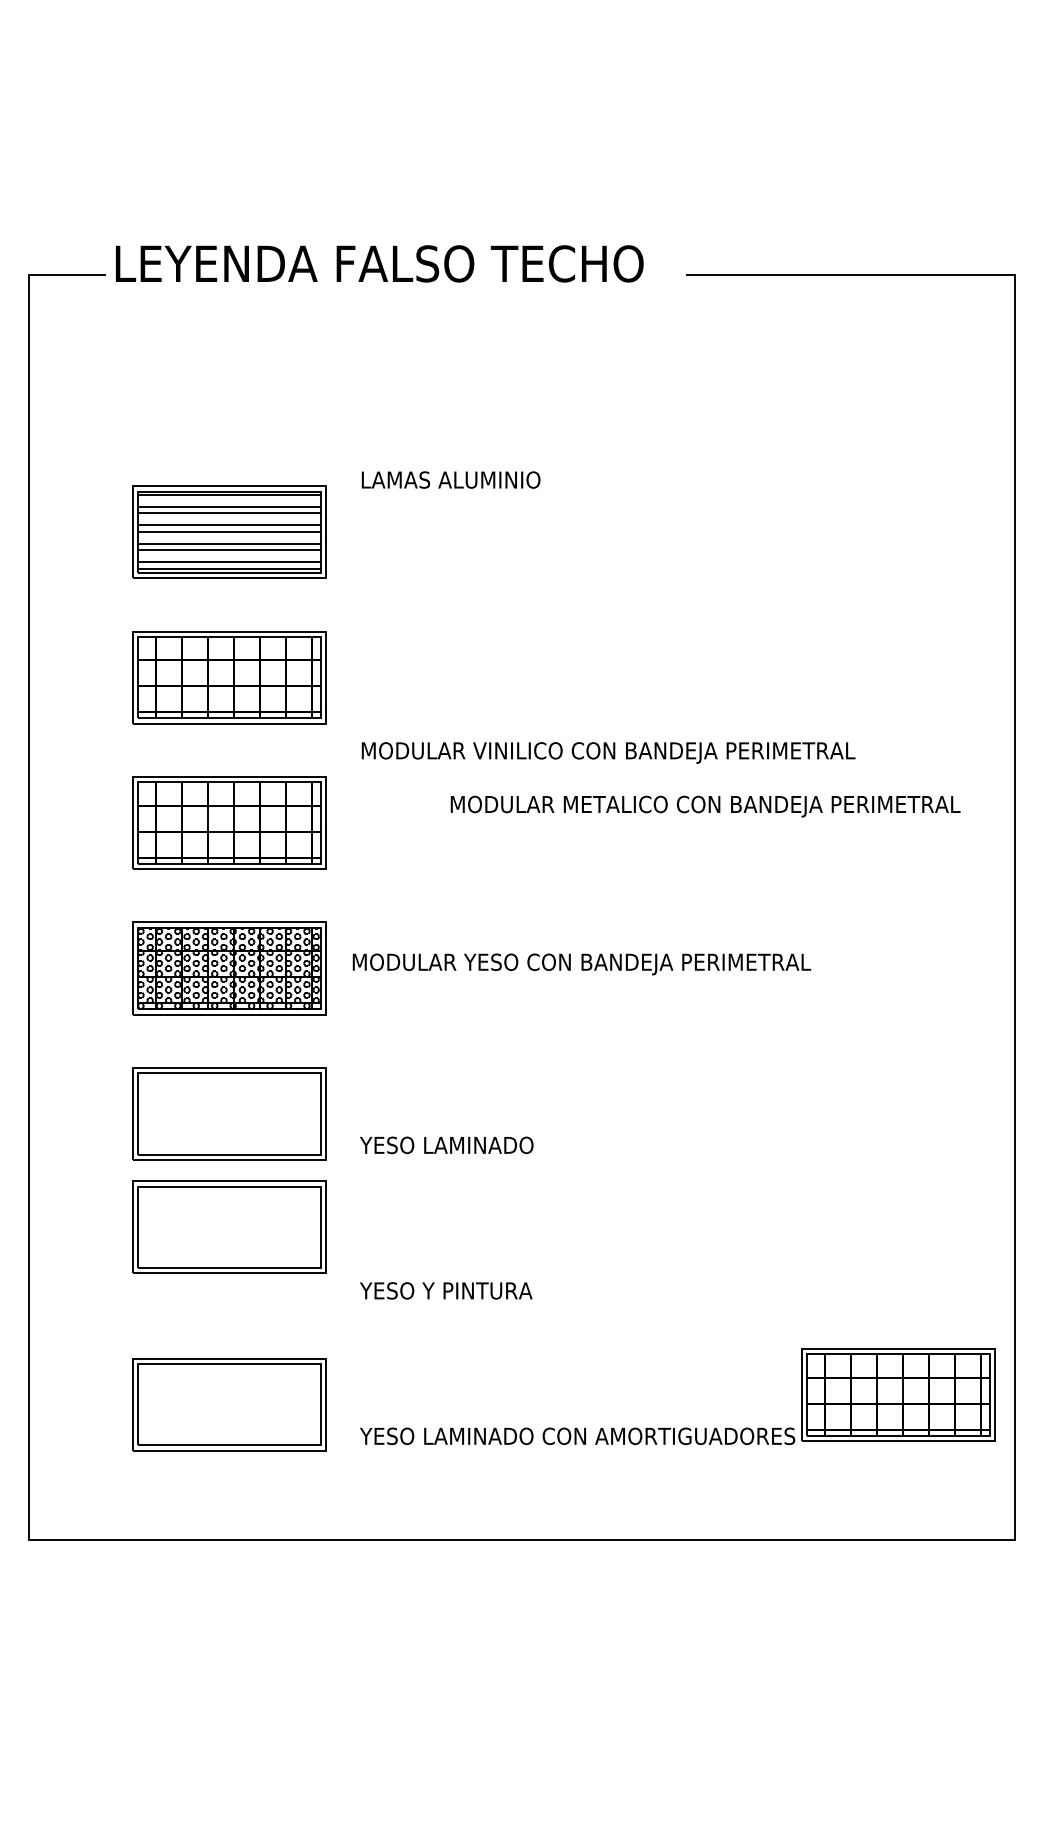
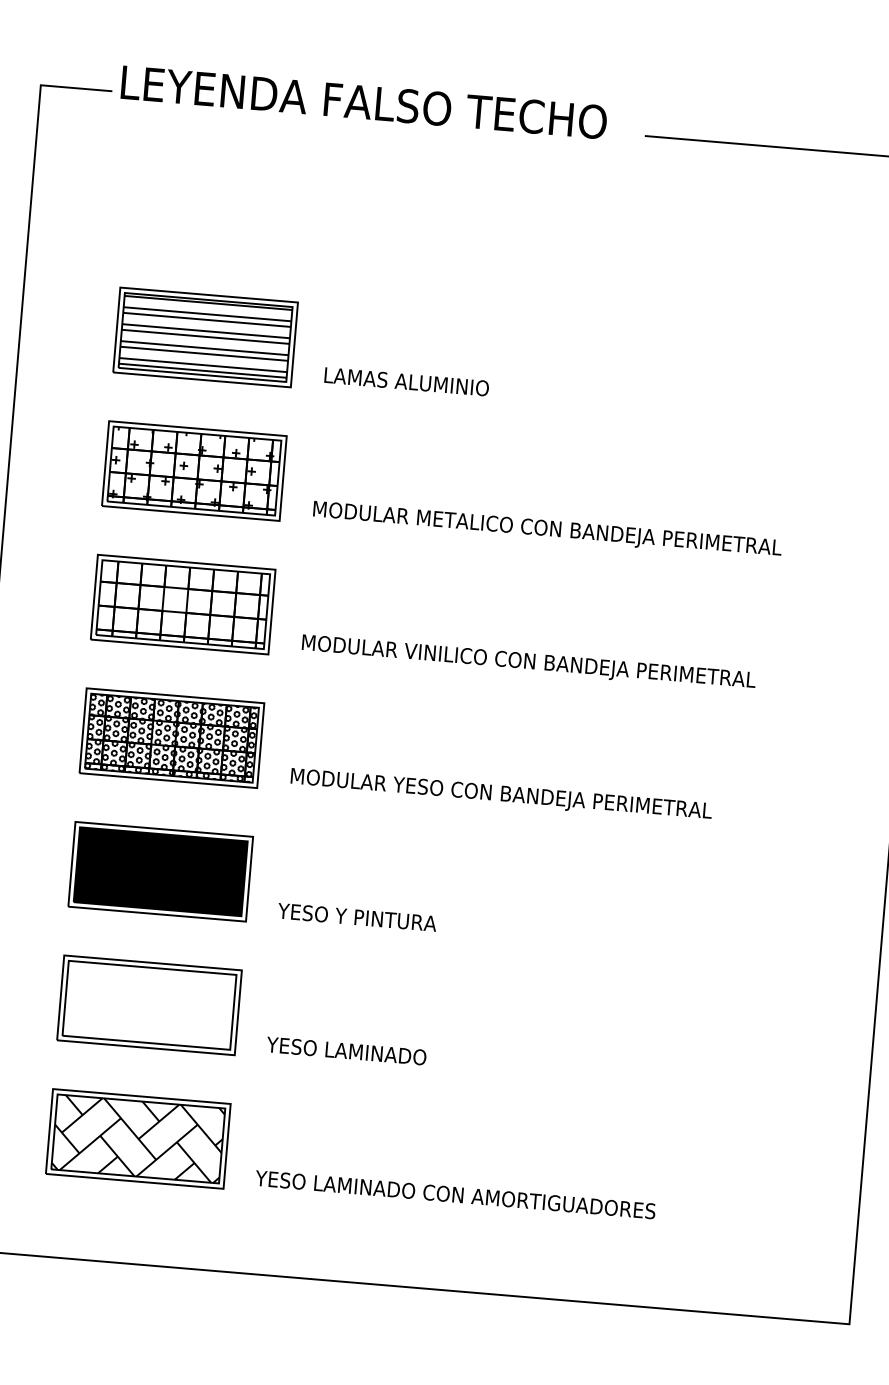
text: (450, 479) -> (406, 381), moved
hatch: (226, 675) -> (191, 468), added
text: (608, 752) -> (528, 662), moved
text: (705, 806) -> (547, 530), moved
text: (581, 964) -> (501, 795), moved
fill: (229, 1113) -> (160, 871), added
text: (477, 1145) -> (386, 919), YESO LAMINADO -> YESO Y PINTURA
part: (229, 1226) -> (149, 1004), moved
text: (477, 1290) -> (374, 1053), YESO Y PINTURA -> YESO LAMINADO
part: (898, 1394) -> (753, 1181), removed
hatch: (229, 1404) -> (138, 1138), added

